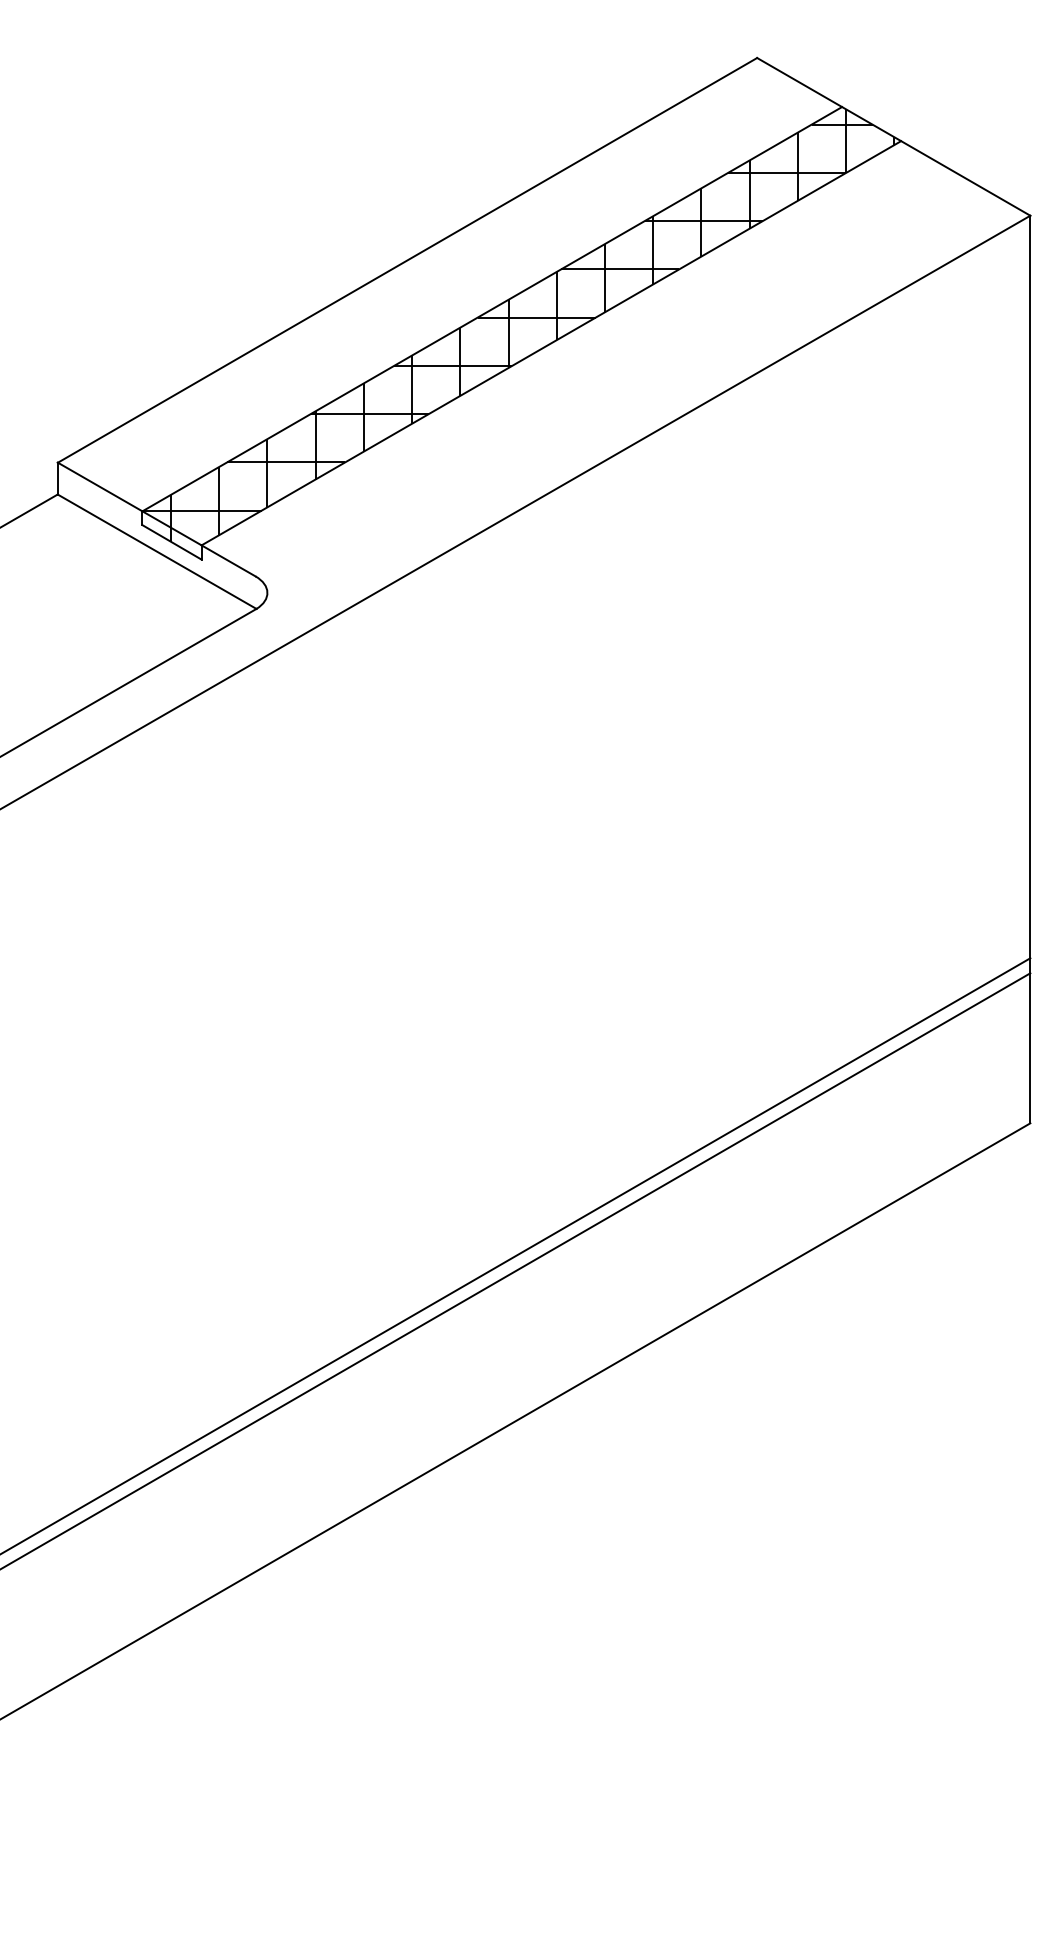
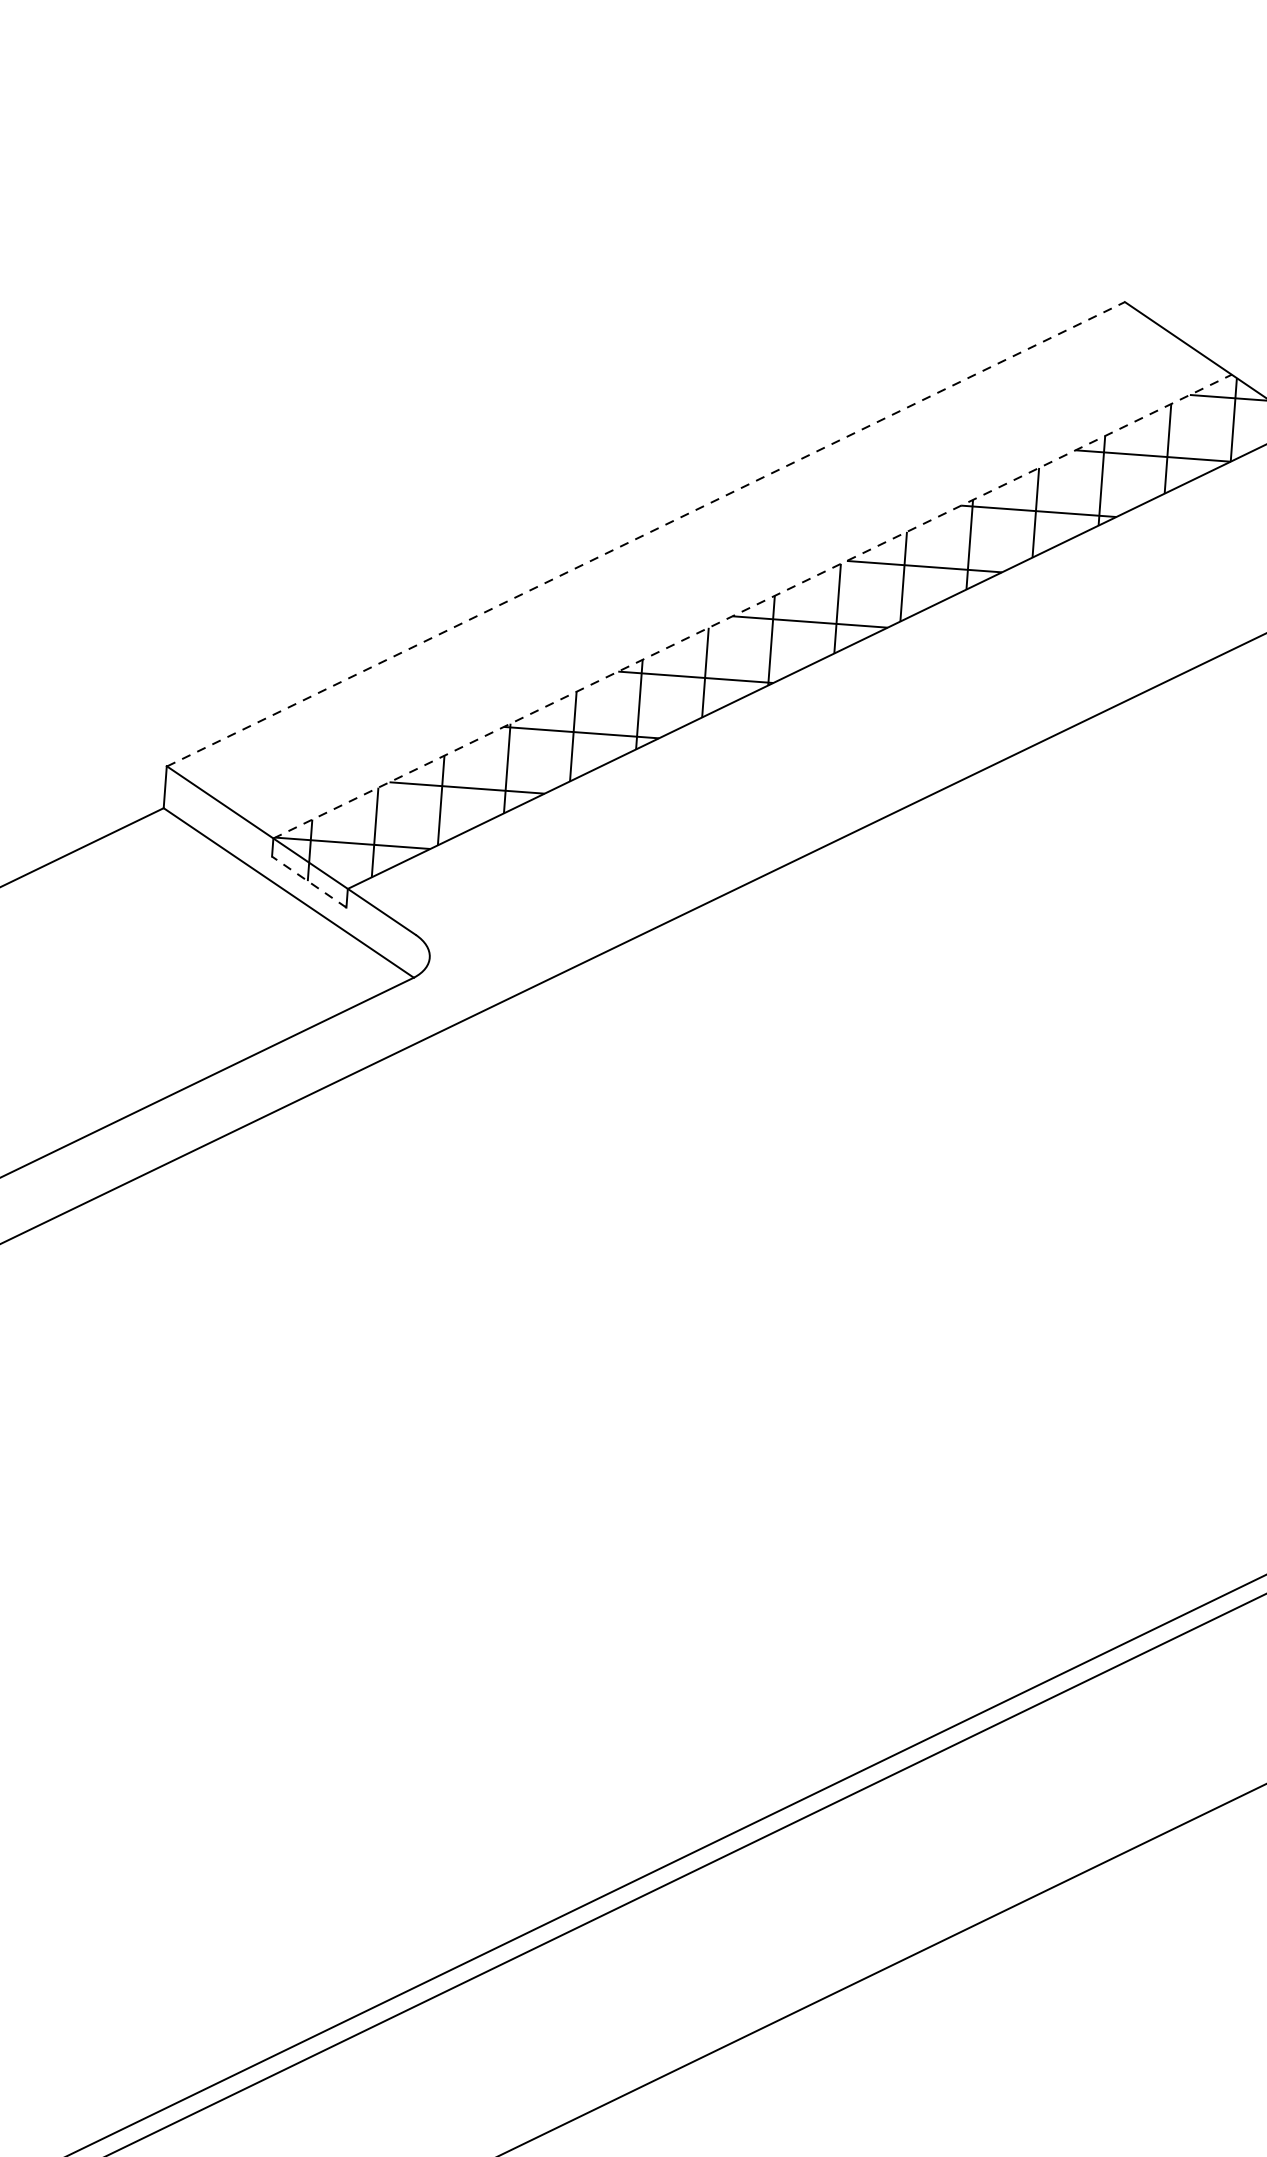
line: (407, 260) -> (645, 534), solid -> dashed
line: (492, 308) -> (752, 605), solid -> dashed
line: (171, 542) -> (308, 882), solid -> dashed

